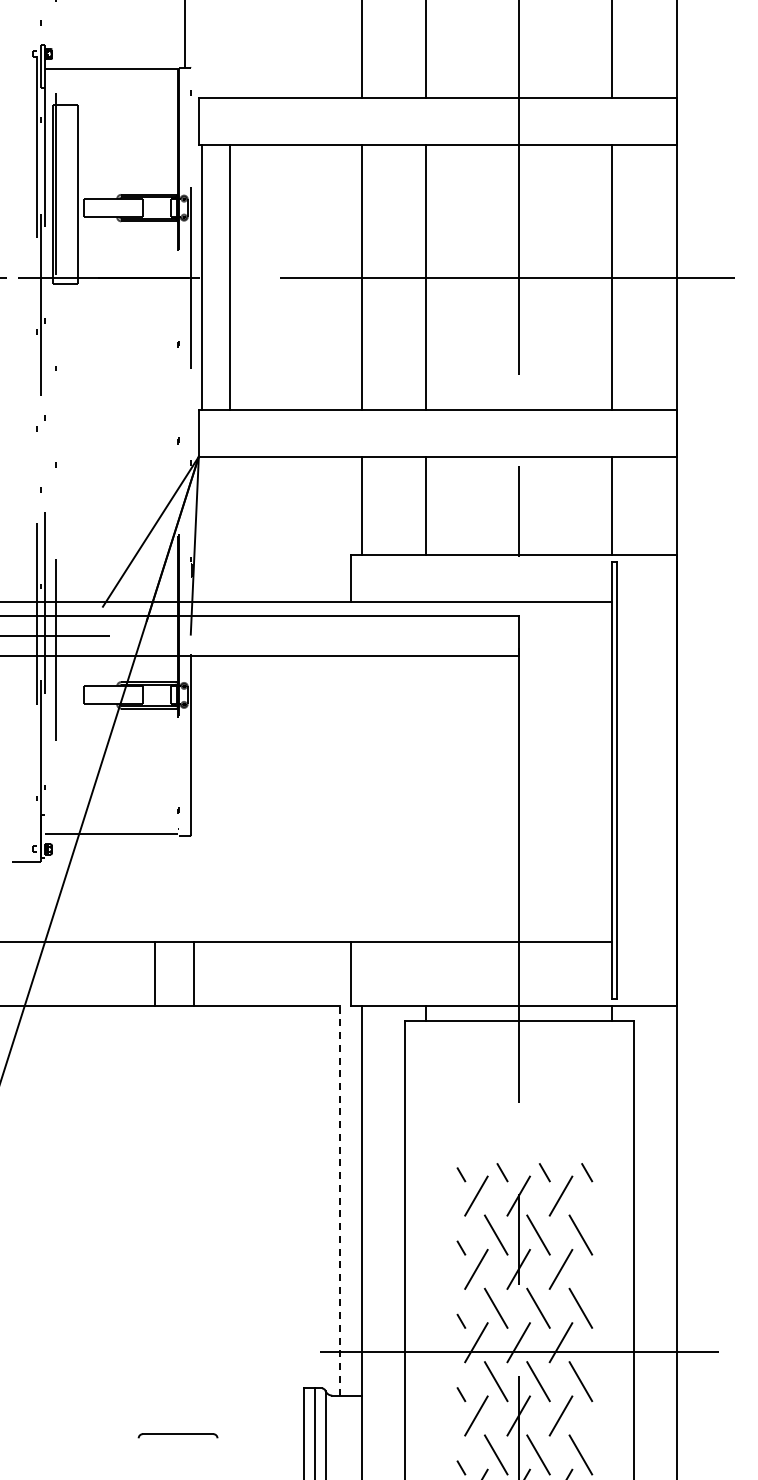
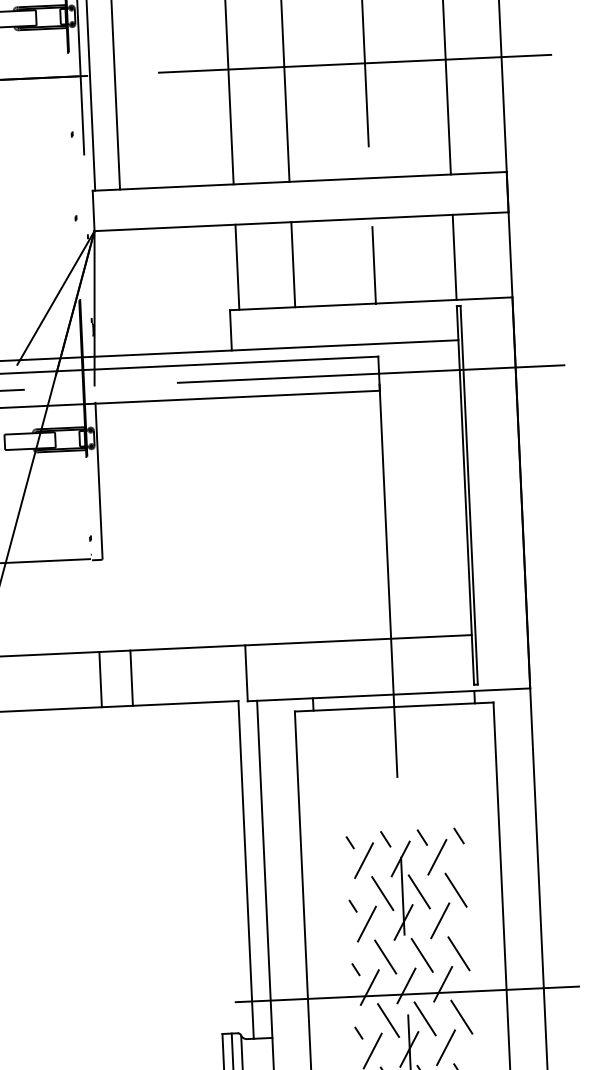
line: (509, 635) -> (370, 373), added
line: (155, 973) -> (100, 679), moved
line: (194, 973) -> (131, 677), moved
line: (340, 1200) -> (246, 869), dashed -> solid

